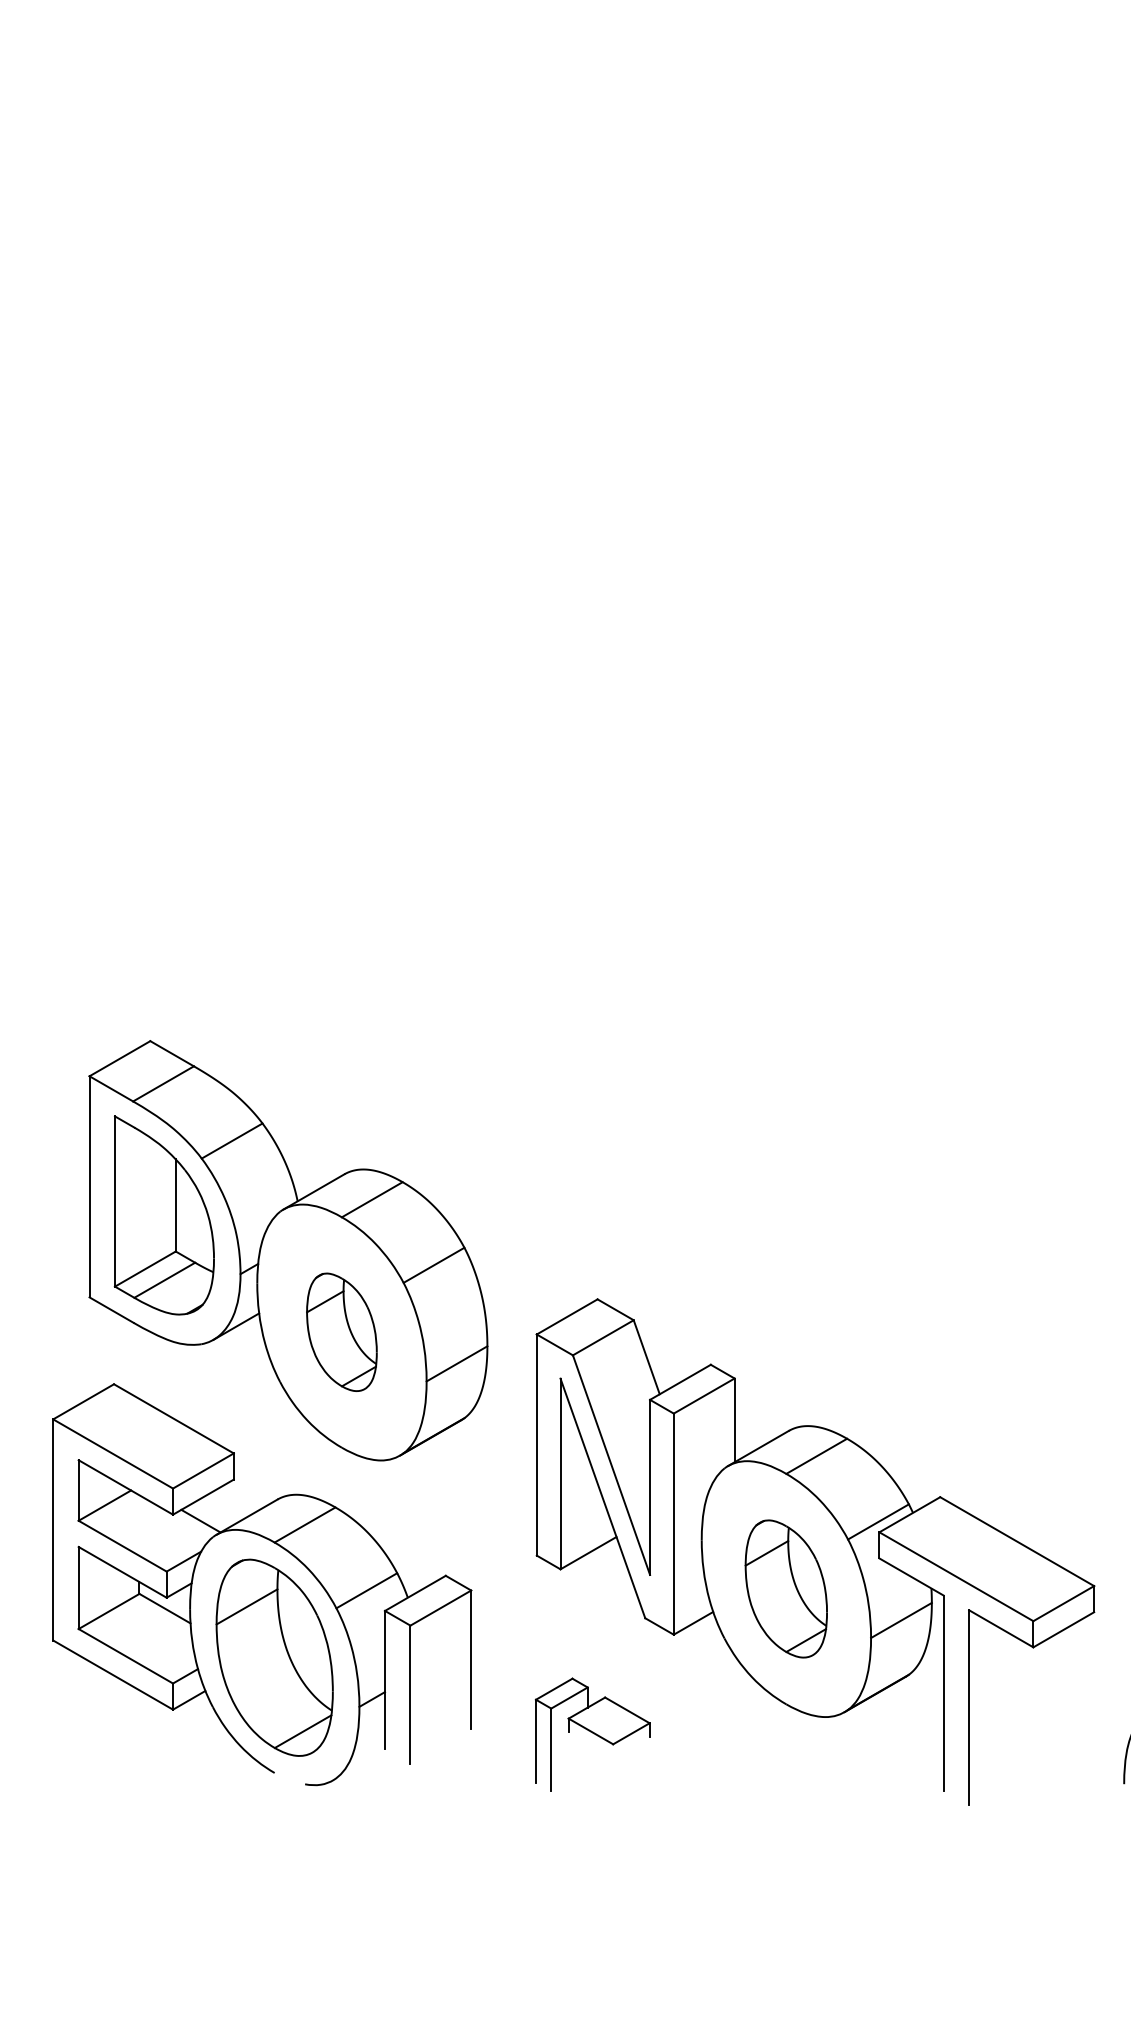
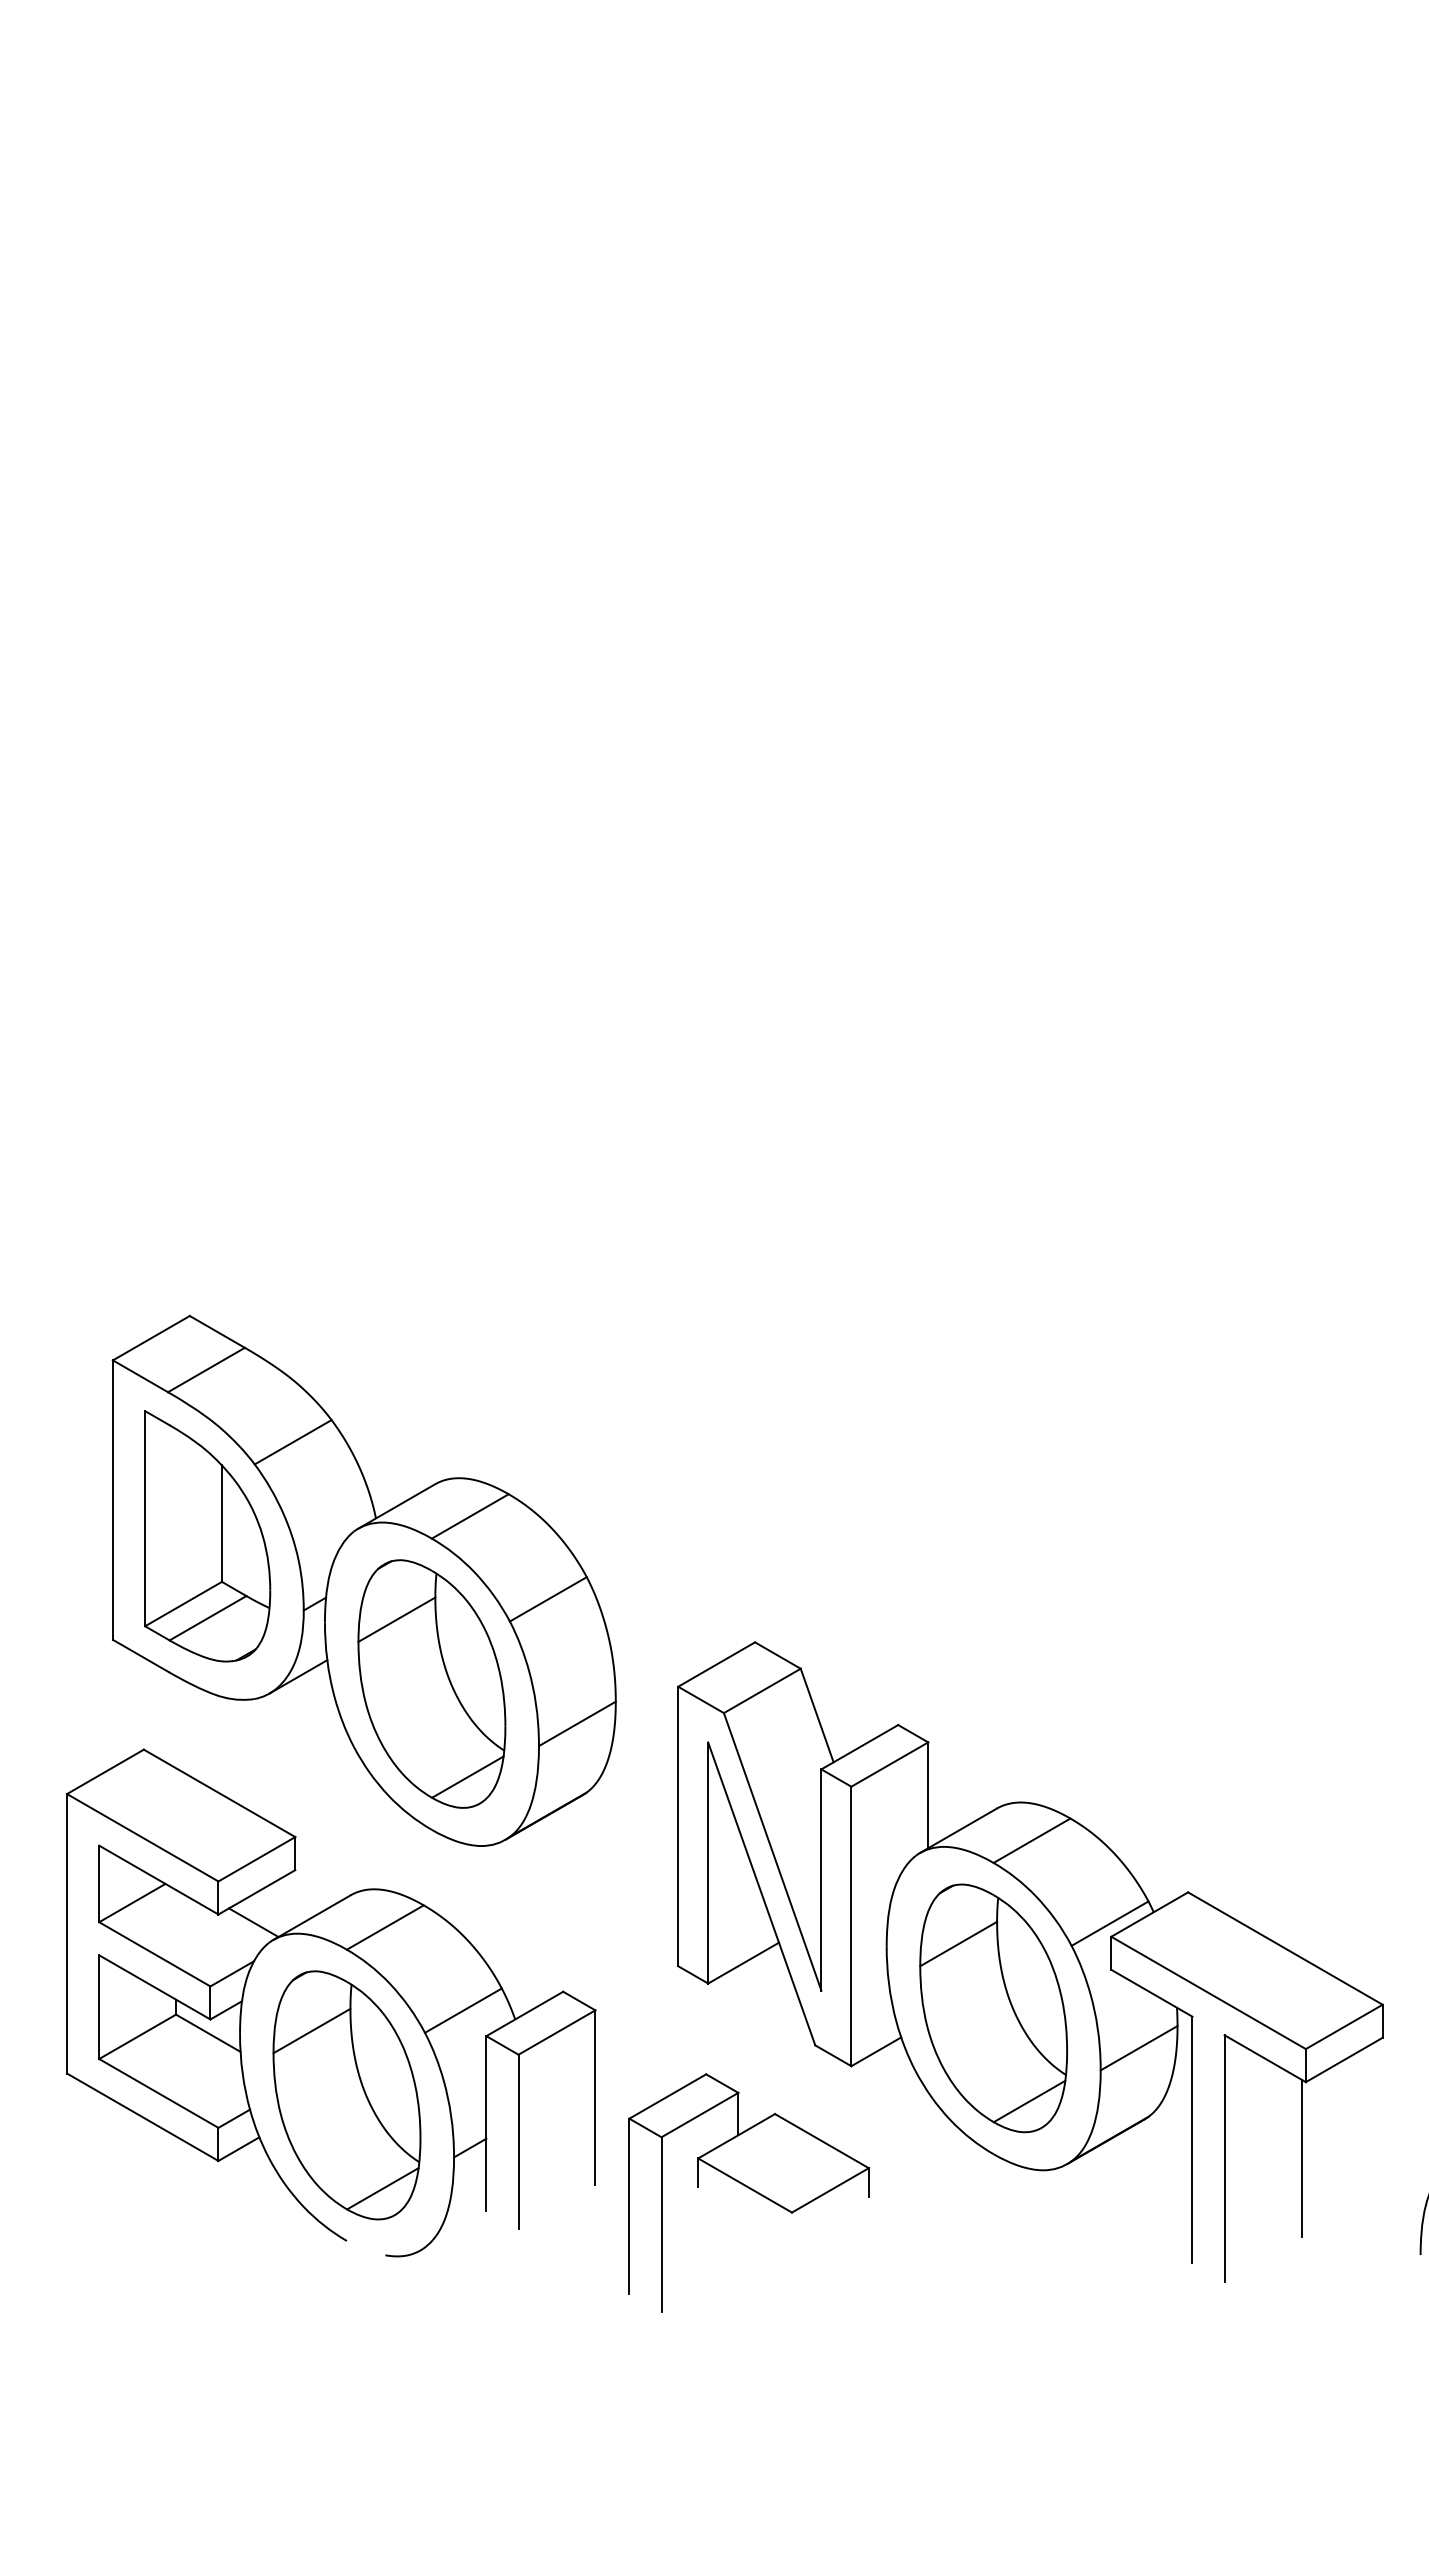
part: (341, 1331) -> (431, 1683), size x1.67
part: (786, 1589) -> (993, 2008), size x1.43
line: (1029, 1707) -> (1301, 2158), added
part: (592, 1734) -> (748, 2192), size x1.67

